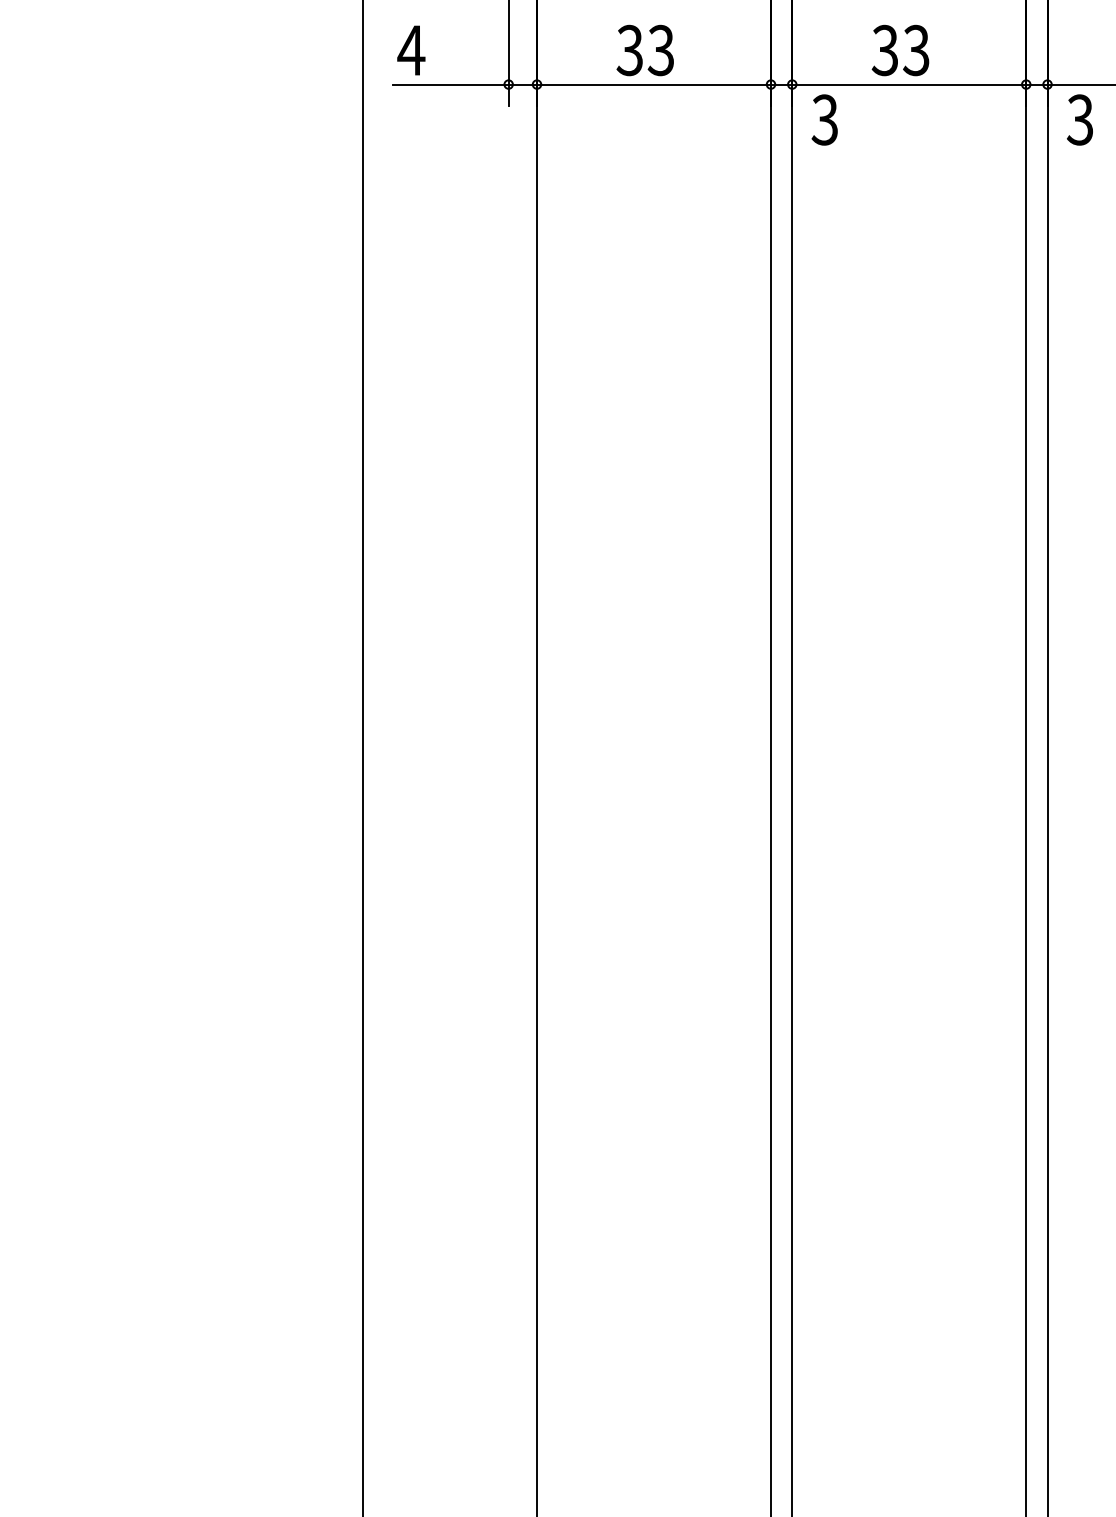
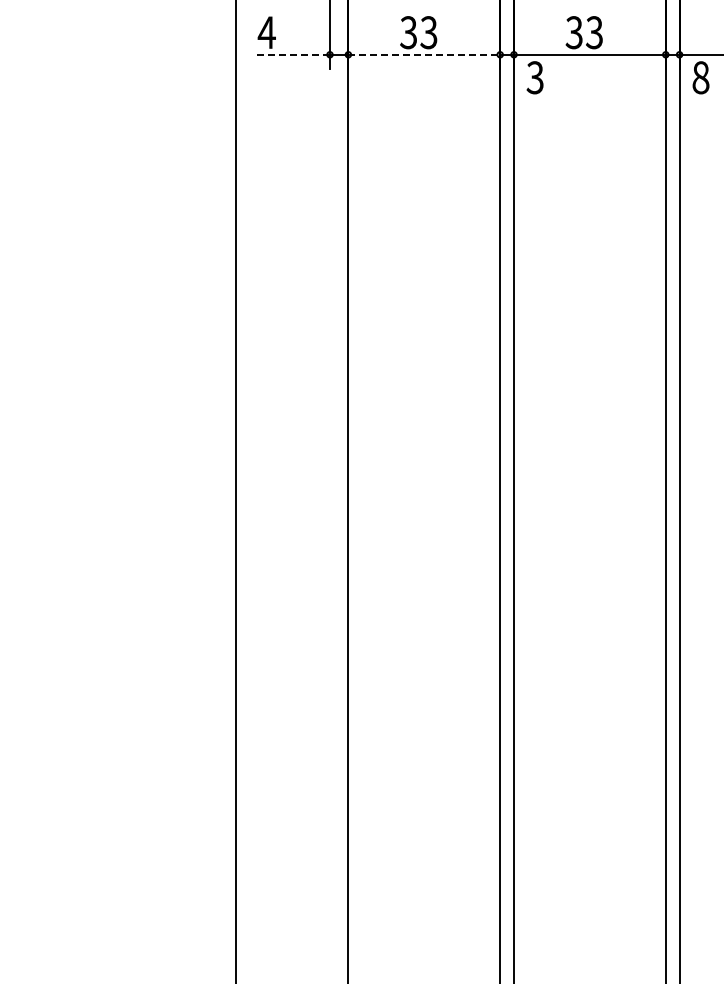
line: (450, 84) -> (292, 54), solid -> dashed
line: (654, 84) -> (424, 54), solid -> dashed
text: (1079, 119) -> (700, 77), 3 -> 8

